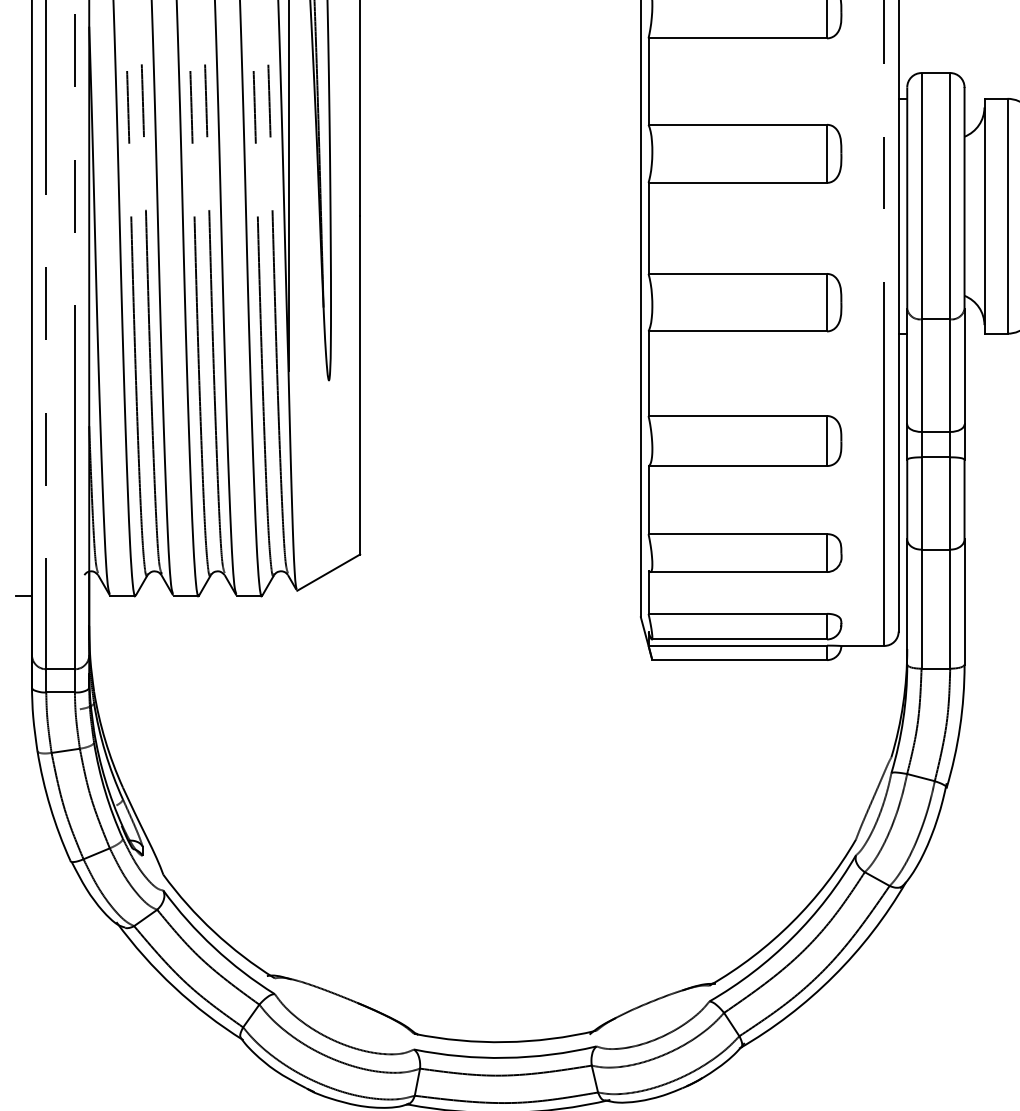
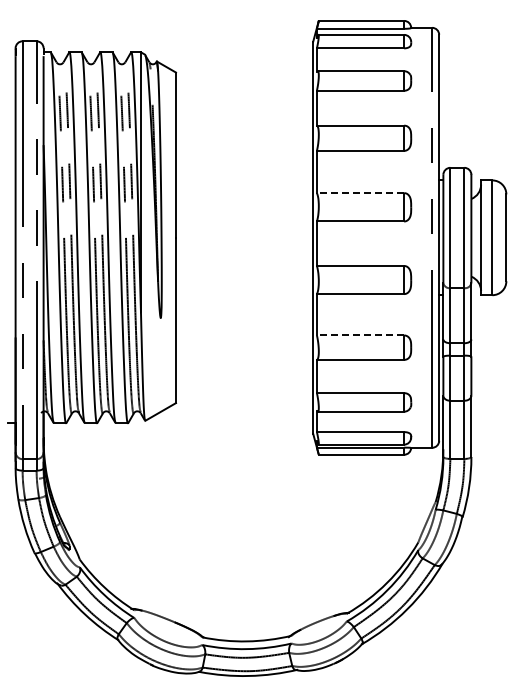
line: (737, 125) -> (360, 193), solid -> dashed
line: (737, 416) -> (360, 335), solid -> dashed

